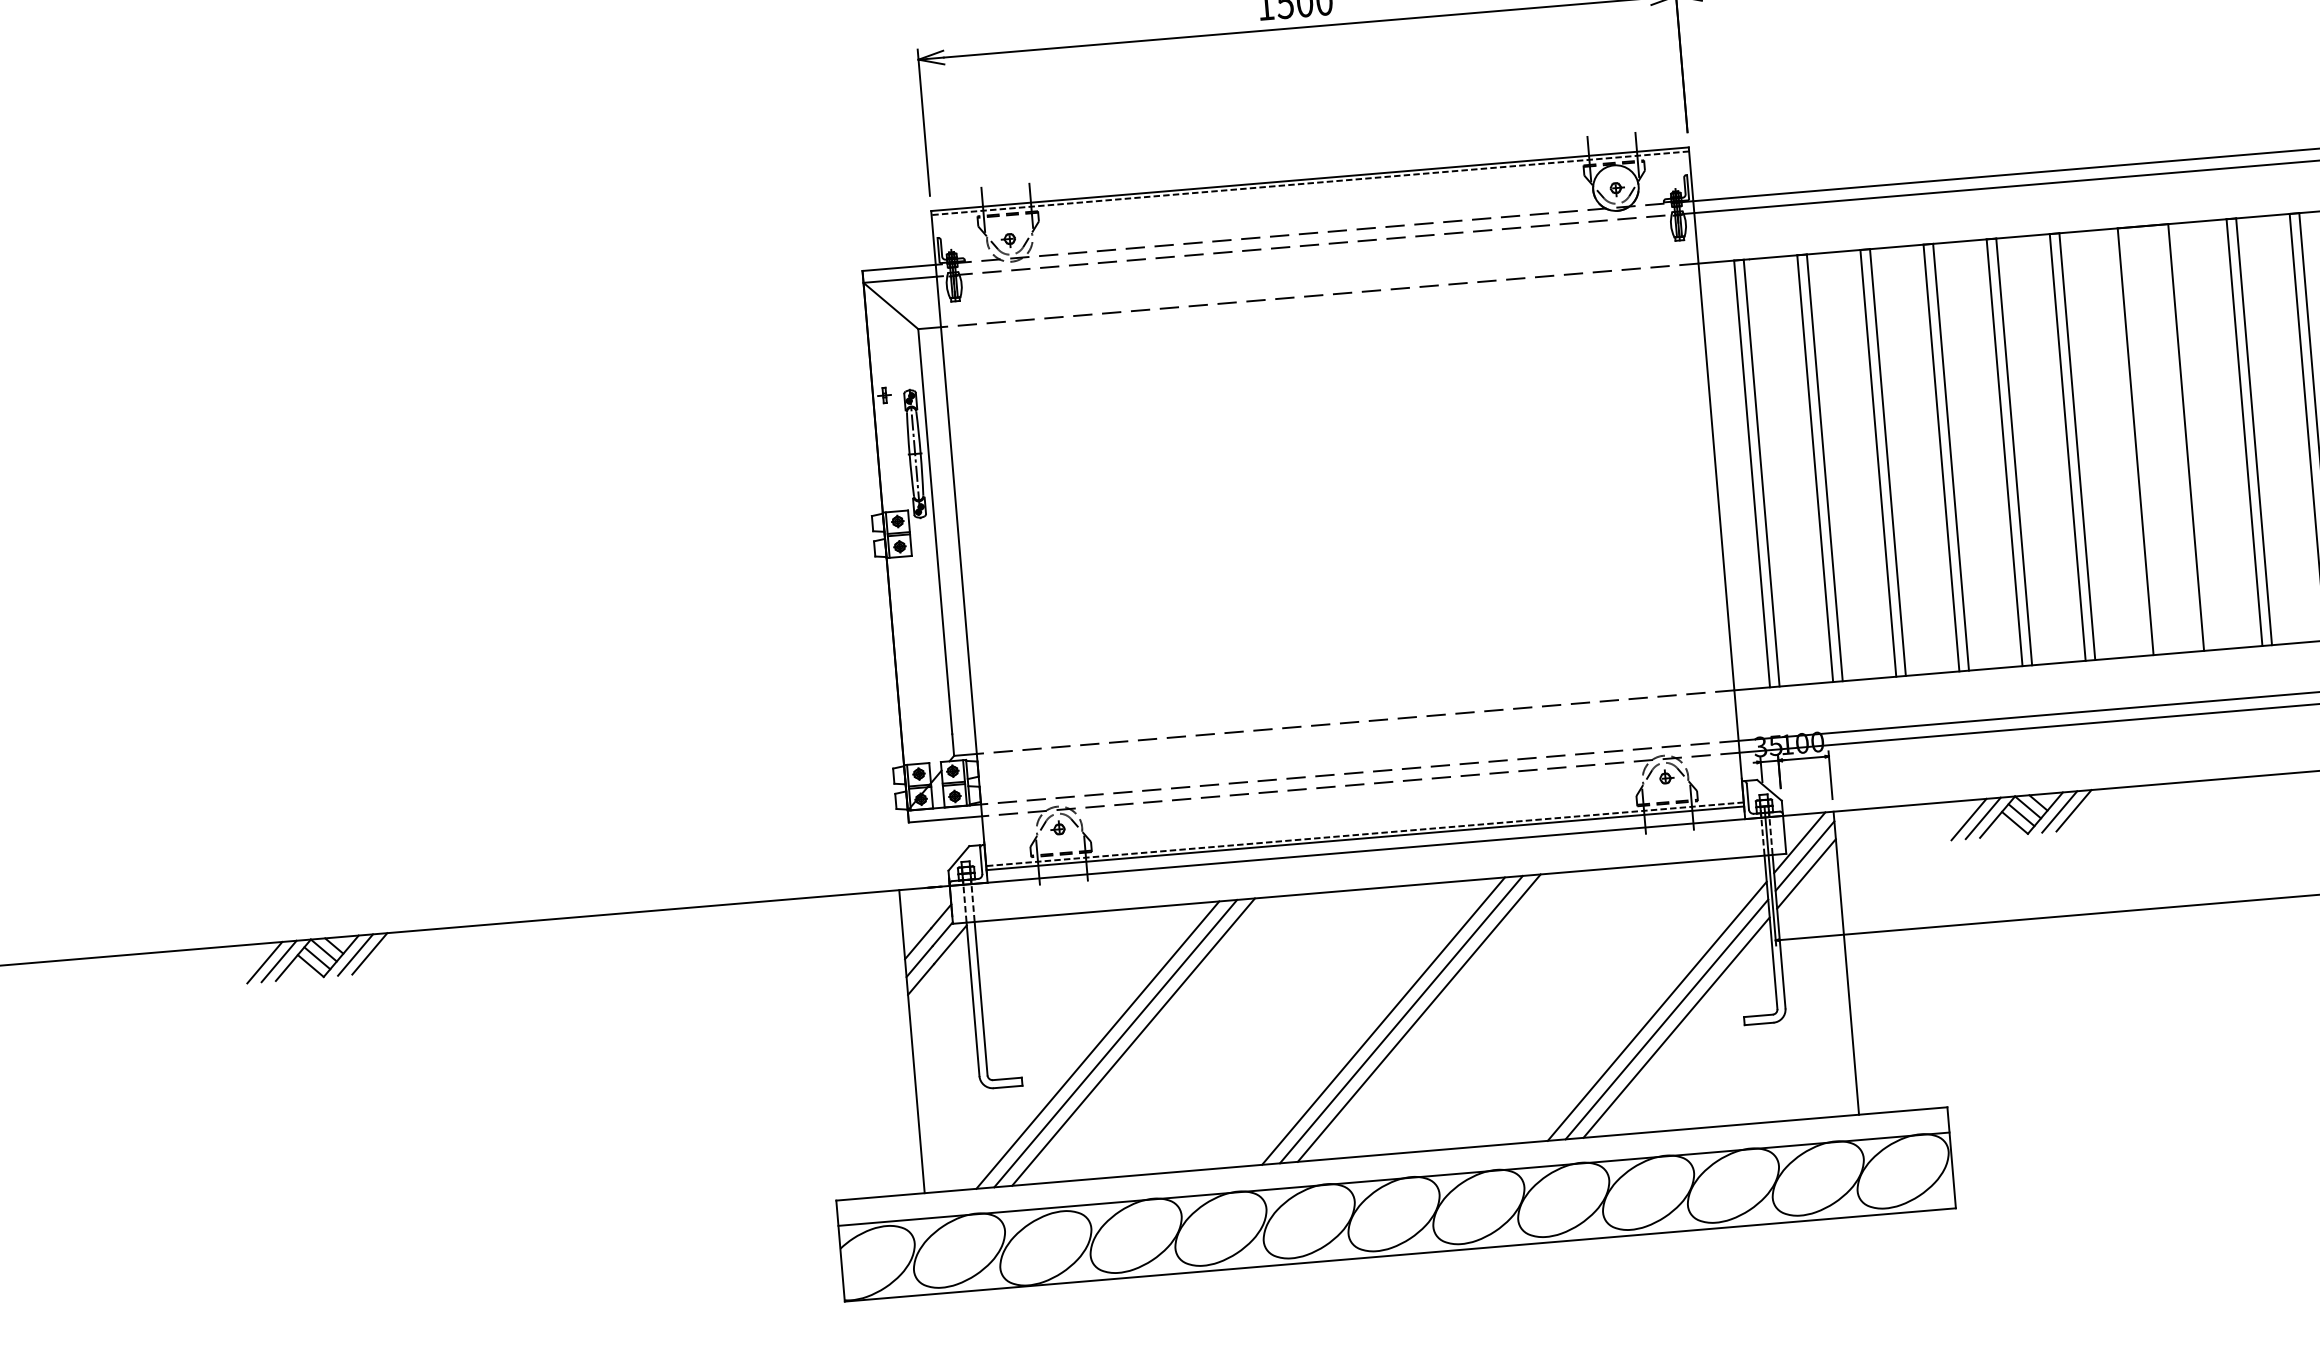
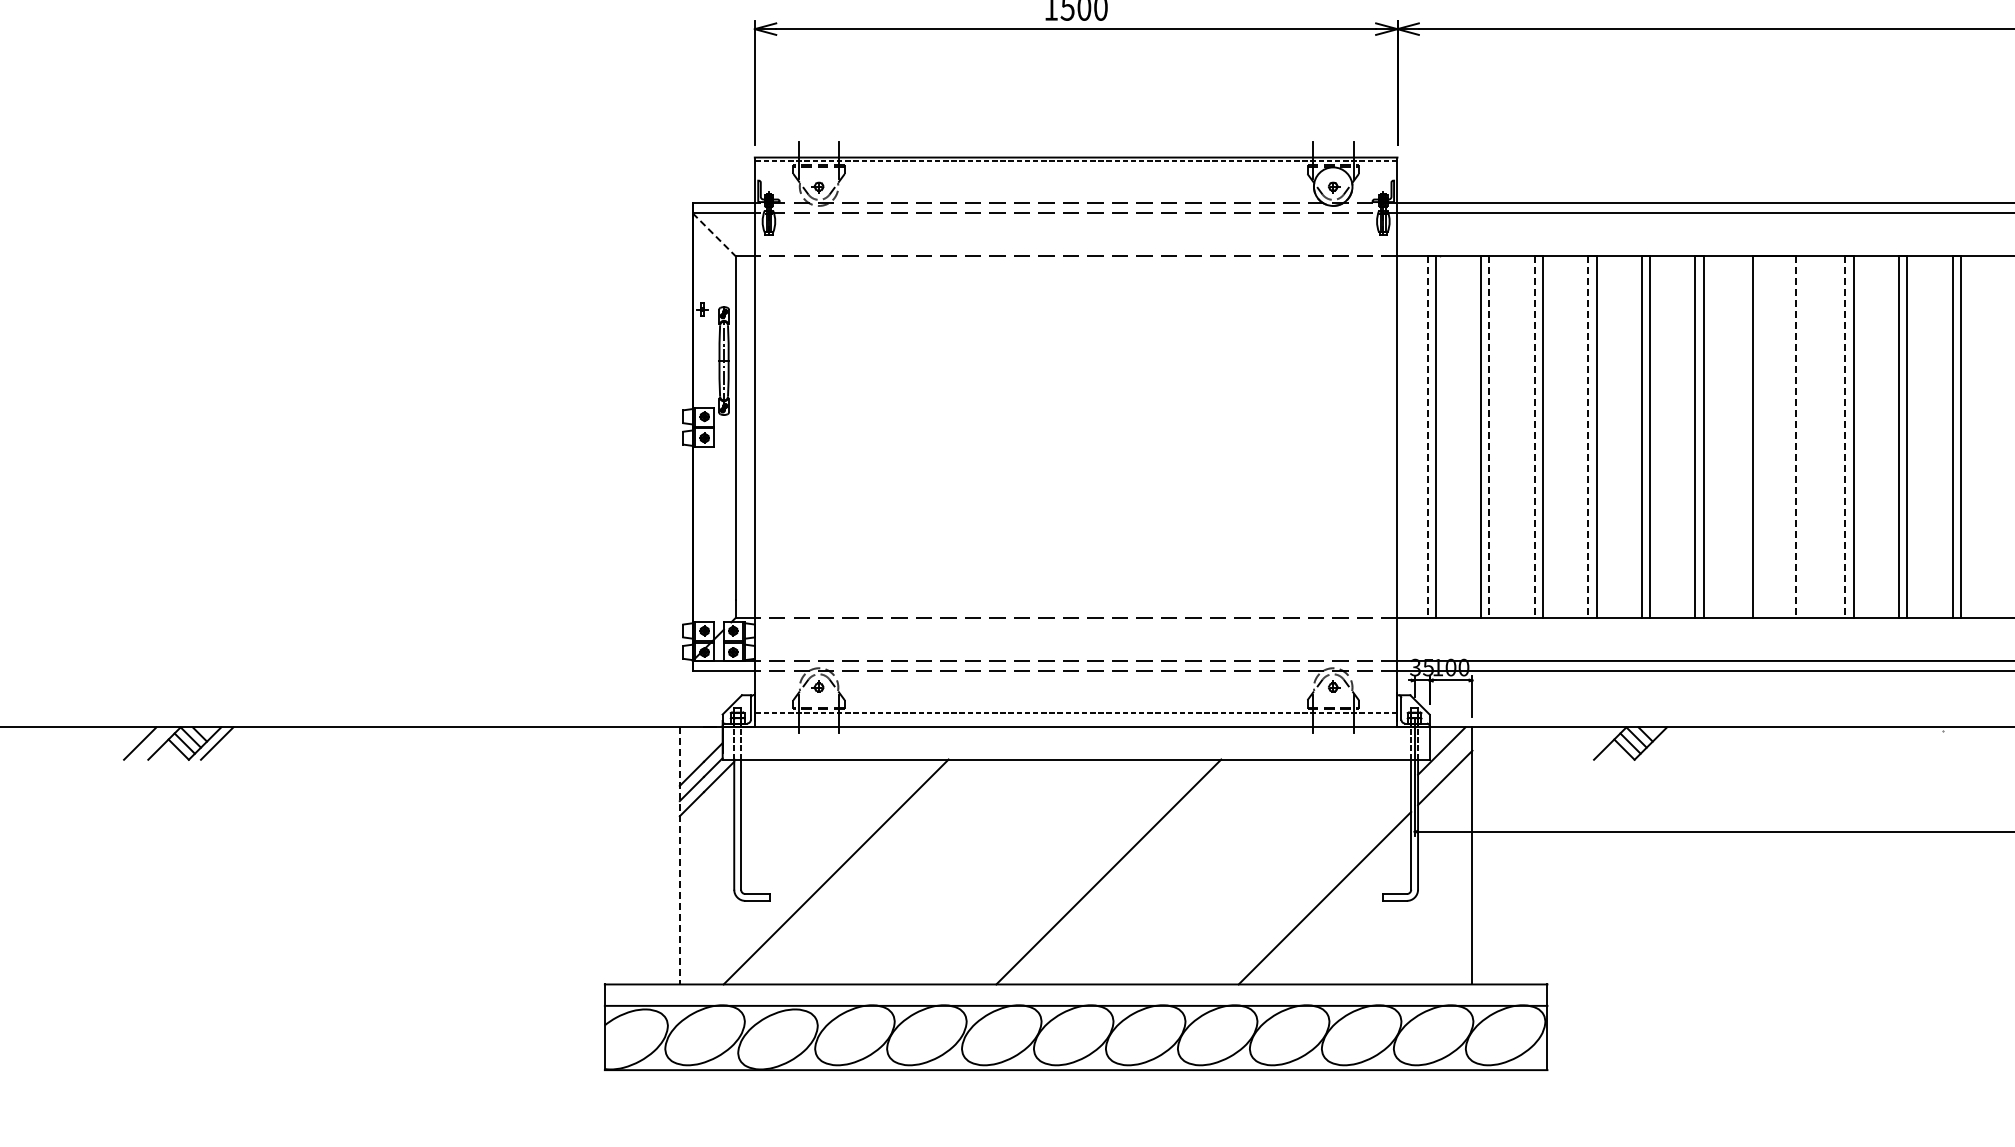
line: (891, 306) -> (714, 235), solid -> dashed
line: (2244, 433) -> (1845, 437), solid -> dashed
line: (2185, 438) -> (1795, 437), solid -> dashed
line: (1941, 458) -> (1588, 437), solid -> dashed
line: (1878, 463) -> (1534, 437), solid -> dashed
line: (1824, 468) -> (1489, 437), solid -> dashed
line: (1751, 474) -> (1427, 437), solid -> dashed
line: (2073, 810) -> (1674, 743), removed
line: (2059, 811) -> (1662, 743), removed
line: (1982, 818) -> (1597, 743), removed
line: (1968, 819) -> (1585, 743), removed
line: (1364, 838) -> (1075, 716), removed
line: (1805, 855) -> (1445, 762), removed
line: (370, 953) -> (229, 743), removed
line: (279, 961) -> (152, 743), removed
line: (1656, 1010) -> (1309, 882), removed
line: (1401, 1019) -> (1093, 871), removed
line: (1667, 1019) -> (1317, 890), removed
line: (1383, 1020) -> (1078, 871), removed
line: (911, 1041) -> (679, 855), solid -> dashed
line: (1132, 1041) -> (865, 871), removed
line: (1114, 1043) -> (850, 871), removed

